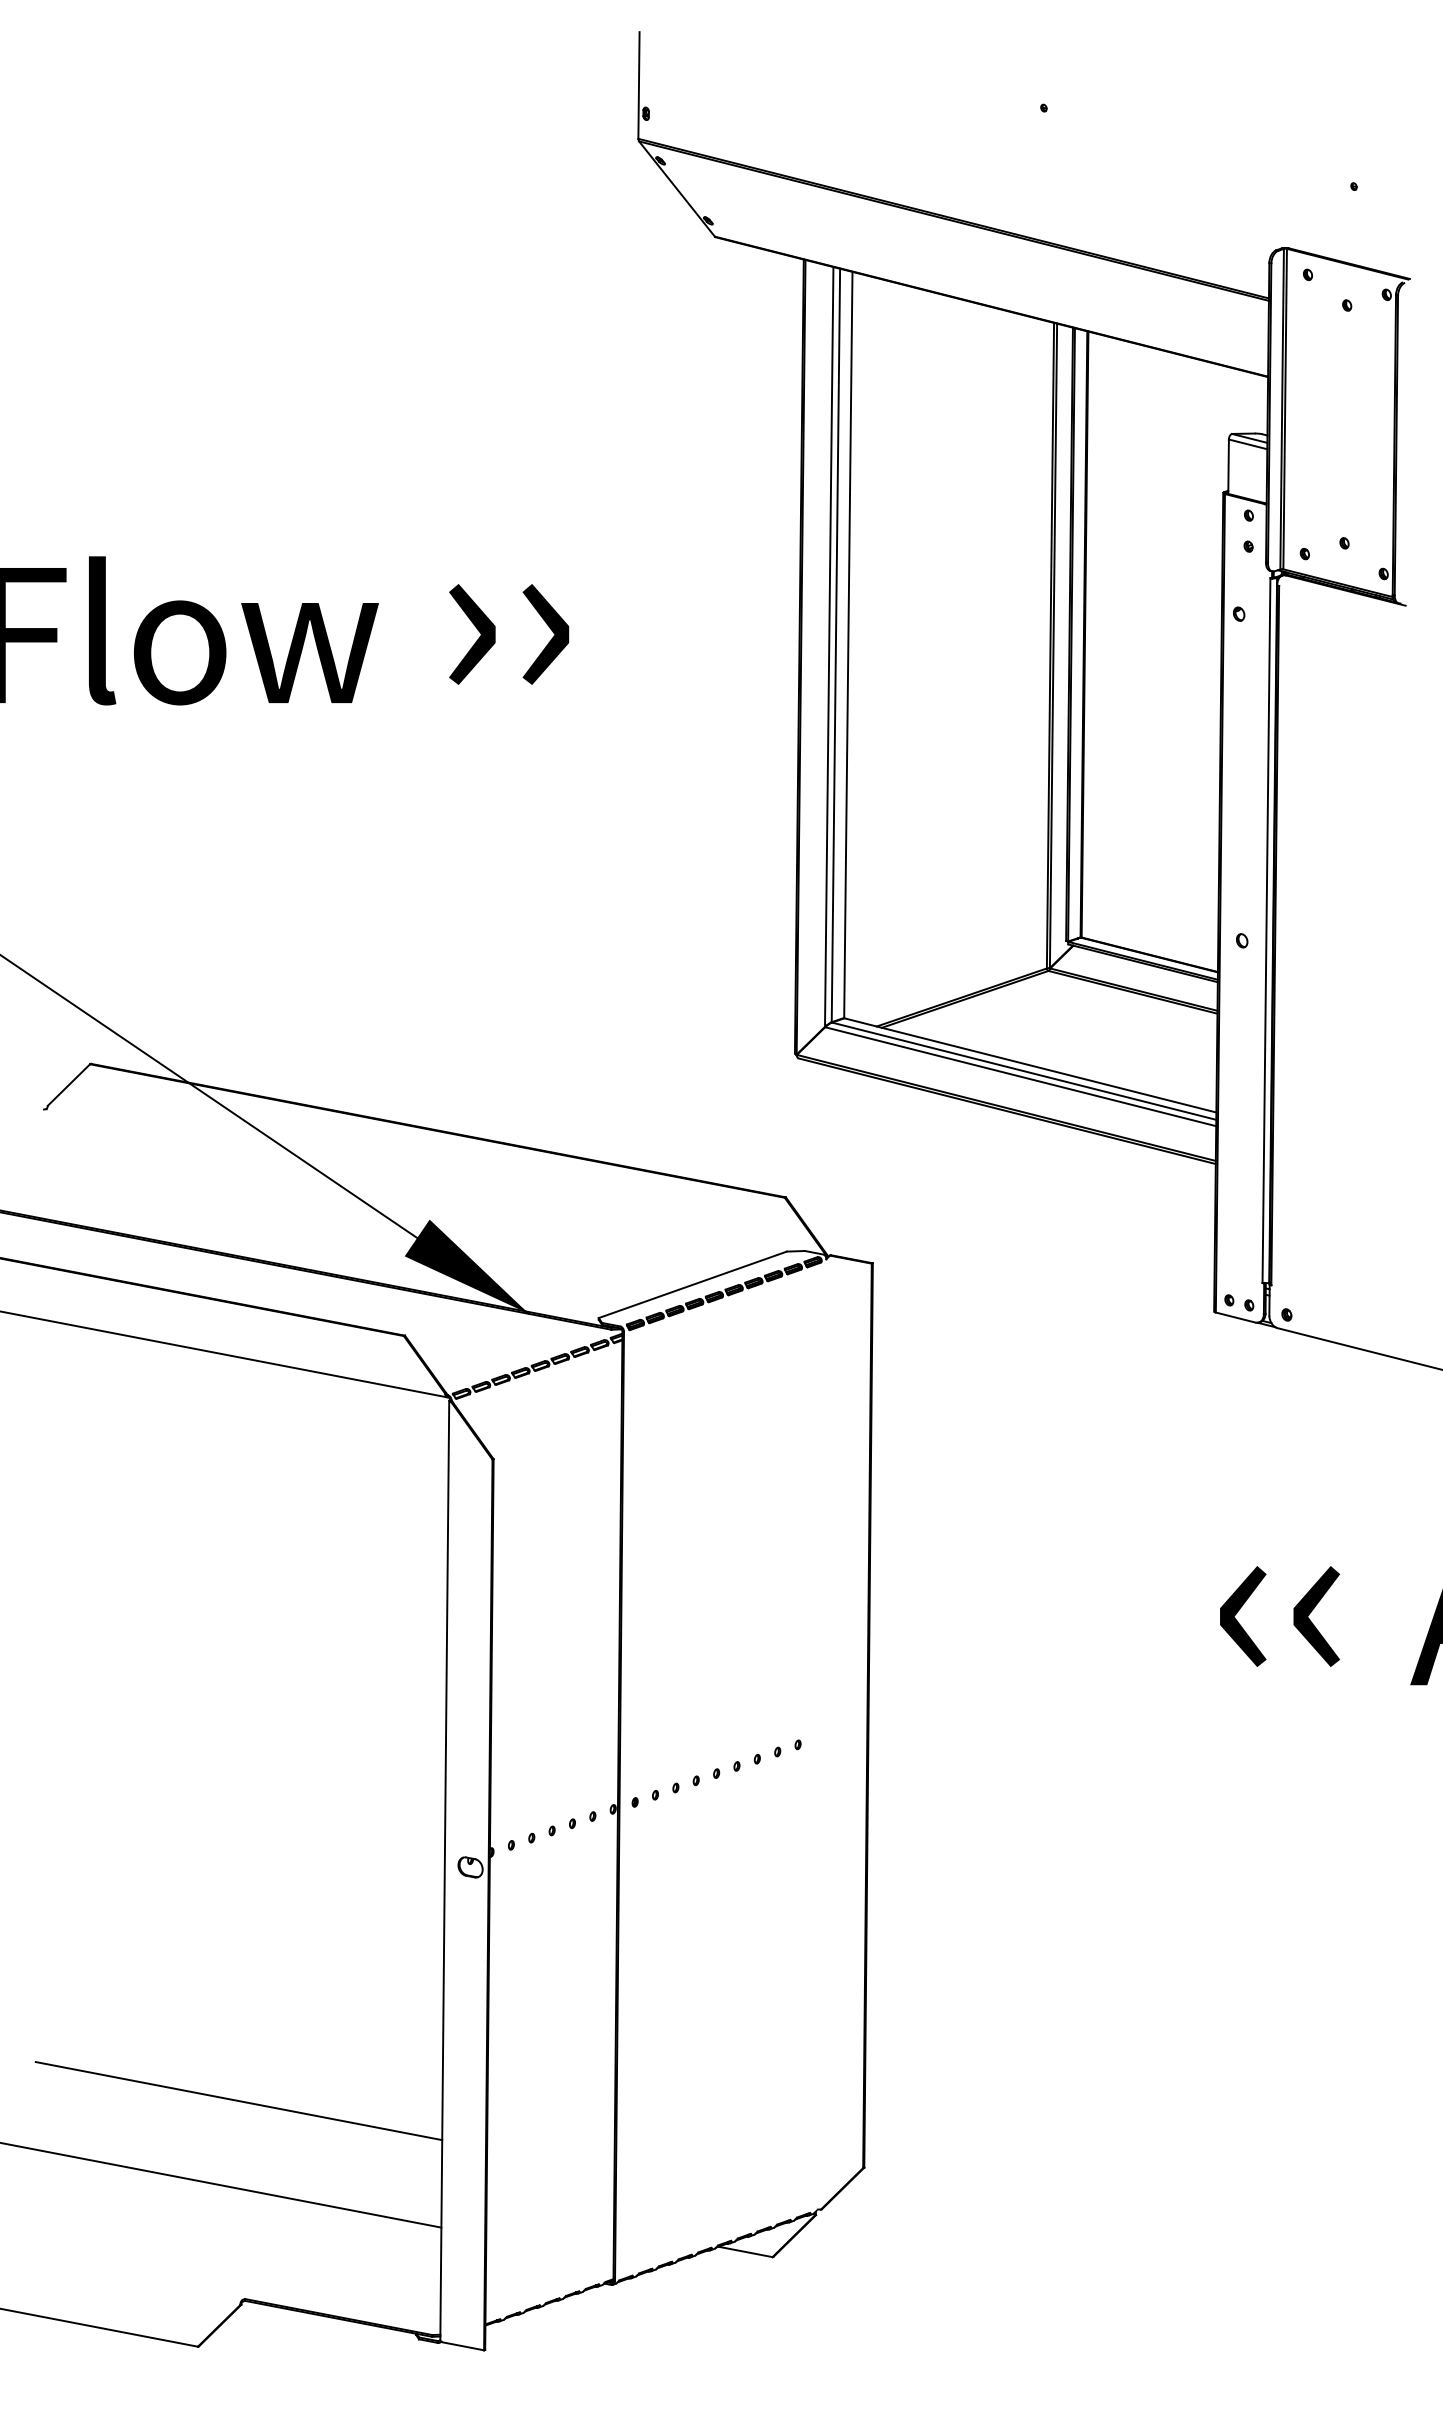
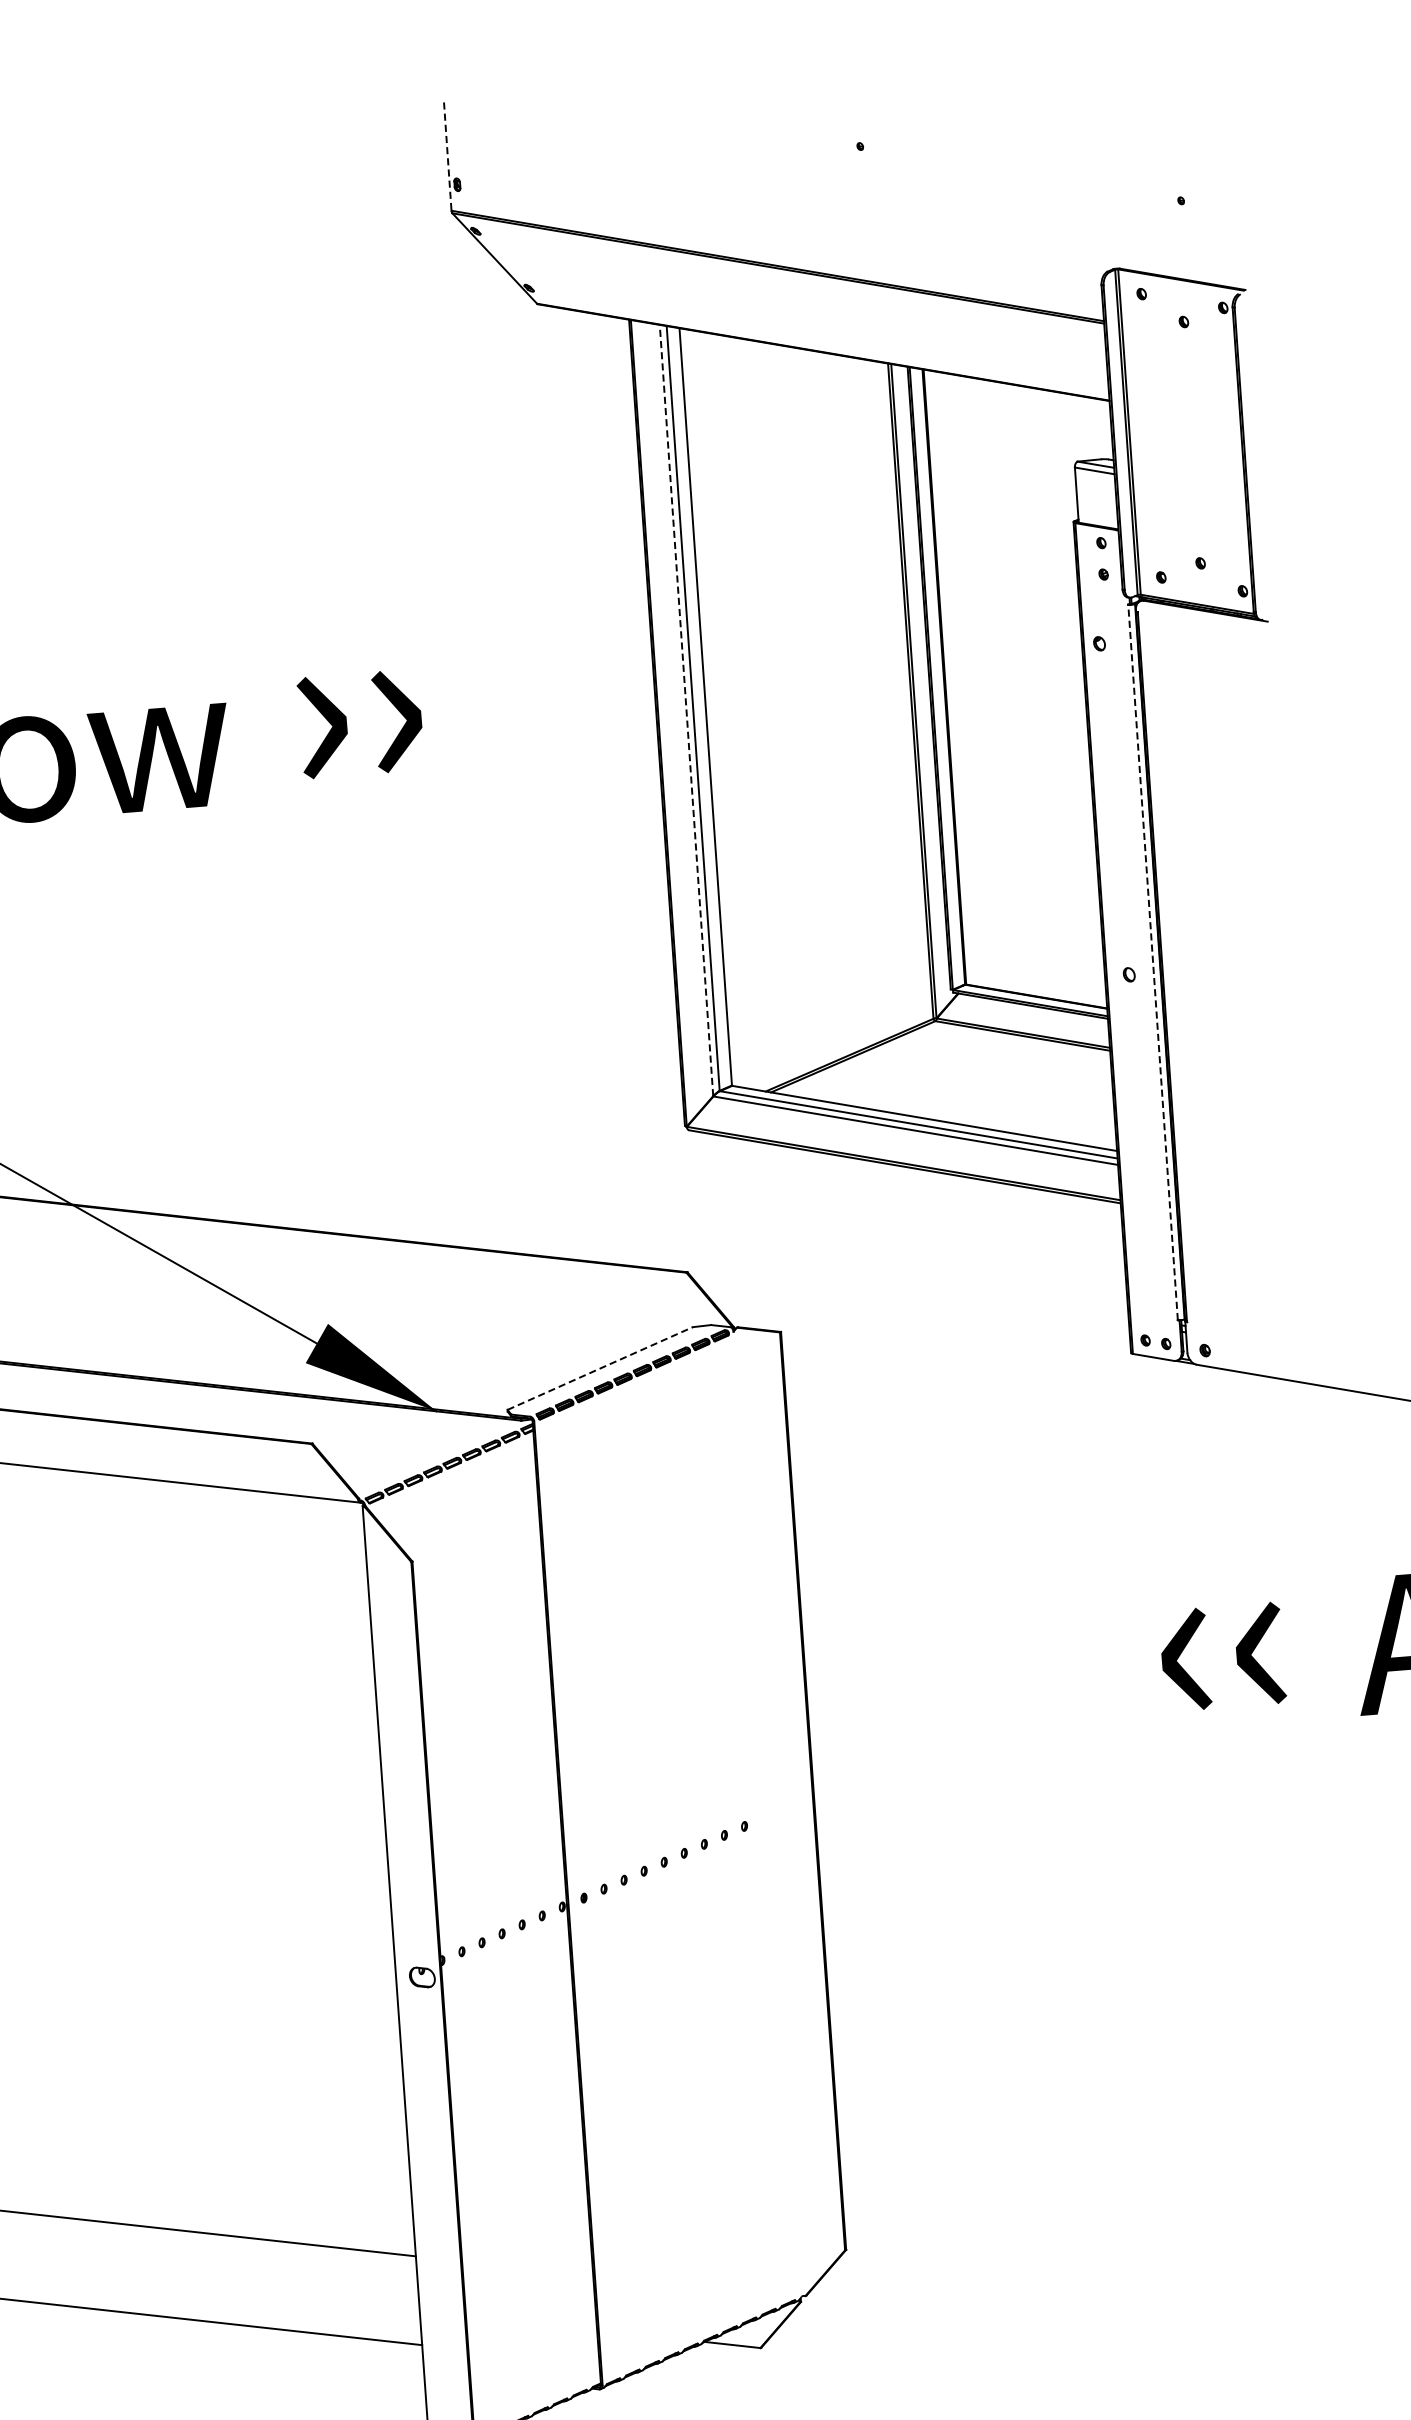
line: (638, 85) -> (447, 156), solid -> dashed
line: (829, 646) -> (686, 710), solid -> dashed
line: (1266, 930) -> (1153, 962), solid -> dashed
line: (692, 1284) -> (599, 1368), solid -> dashed

